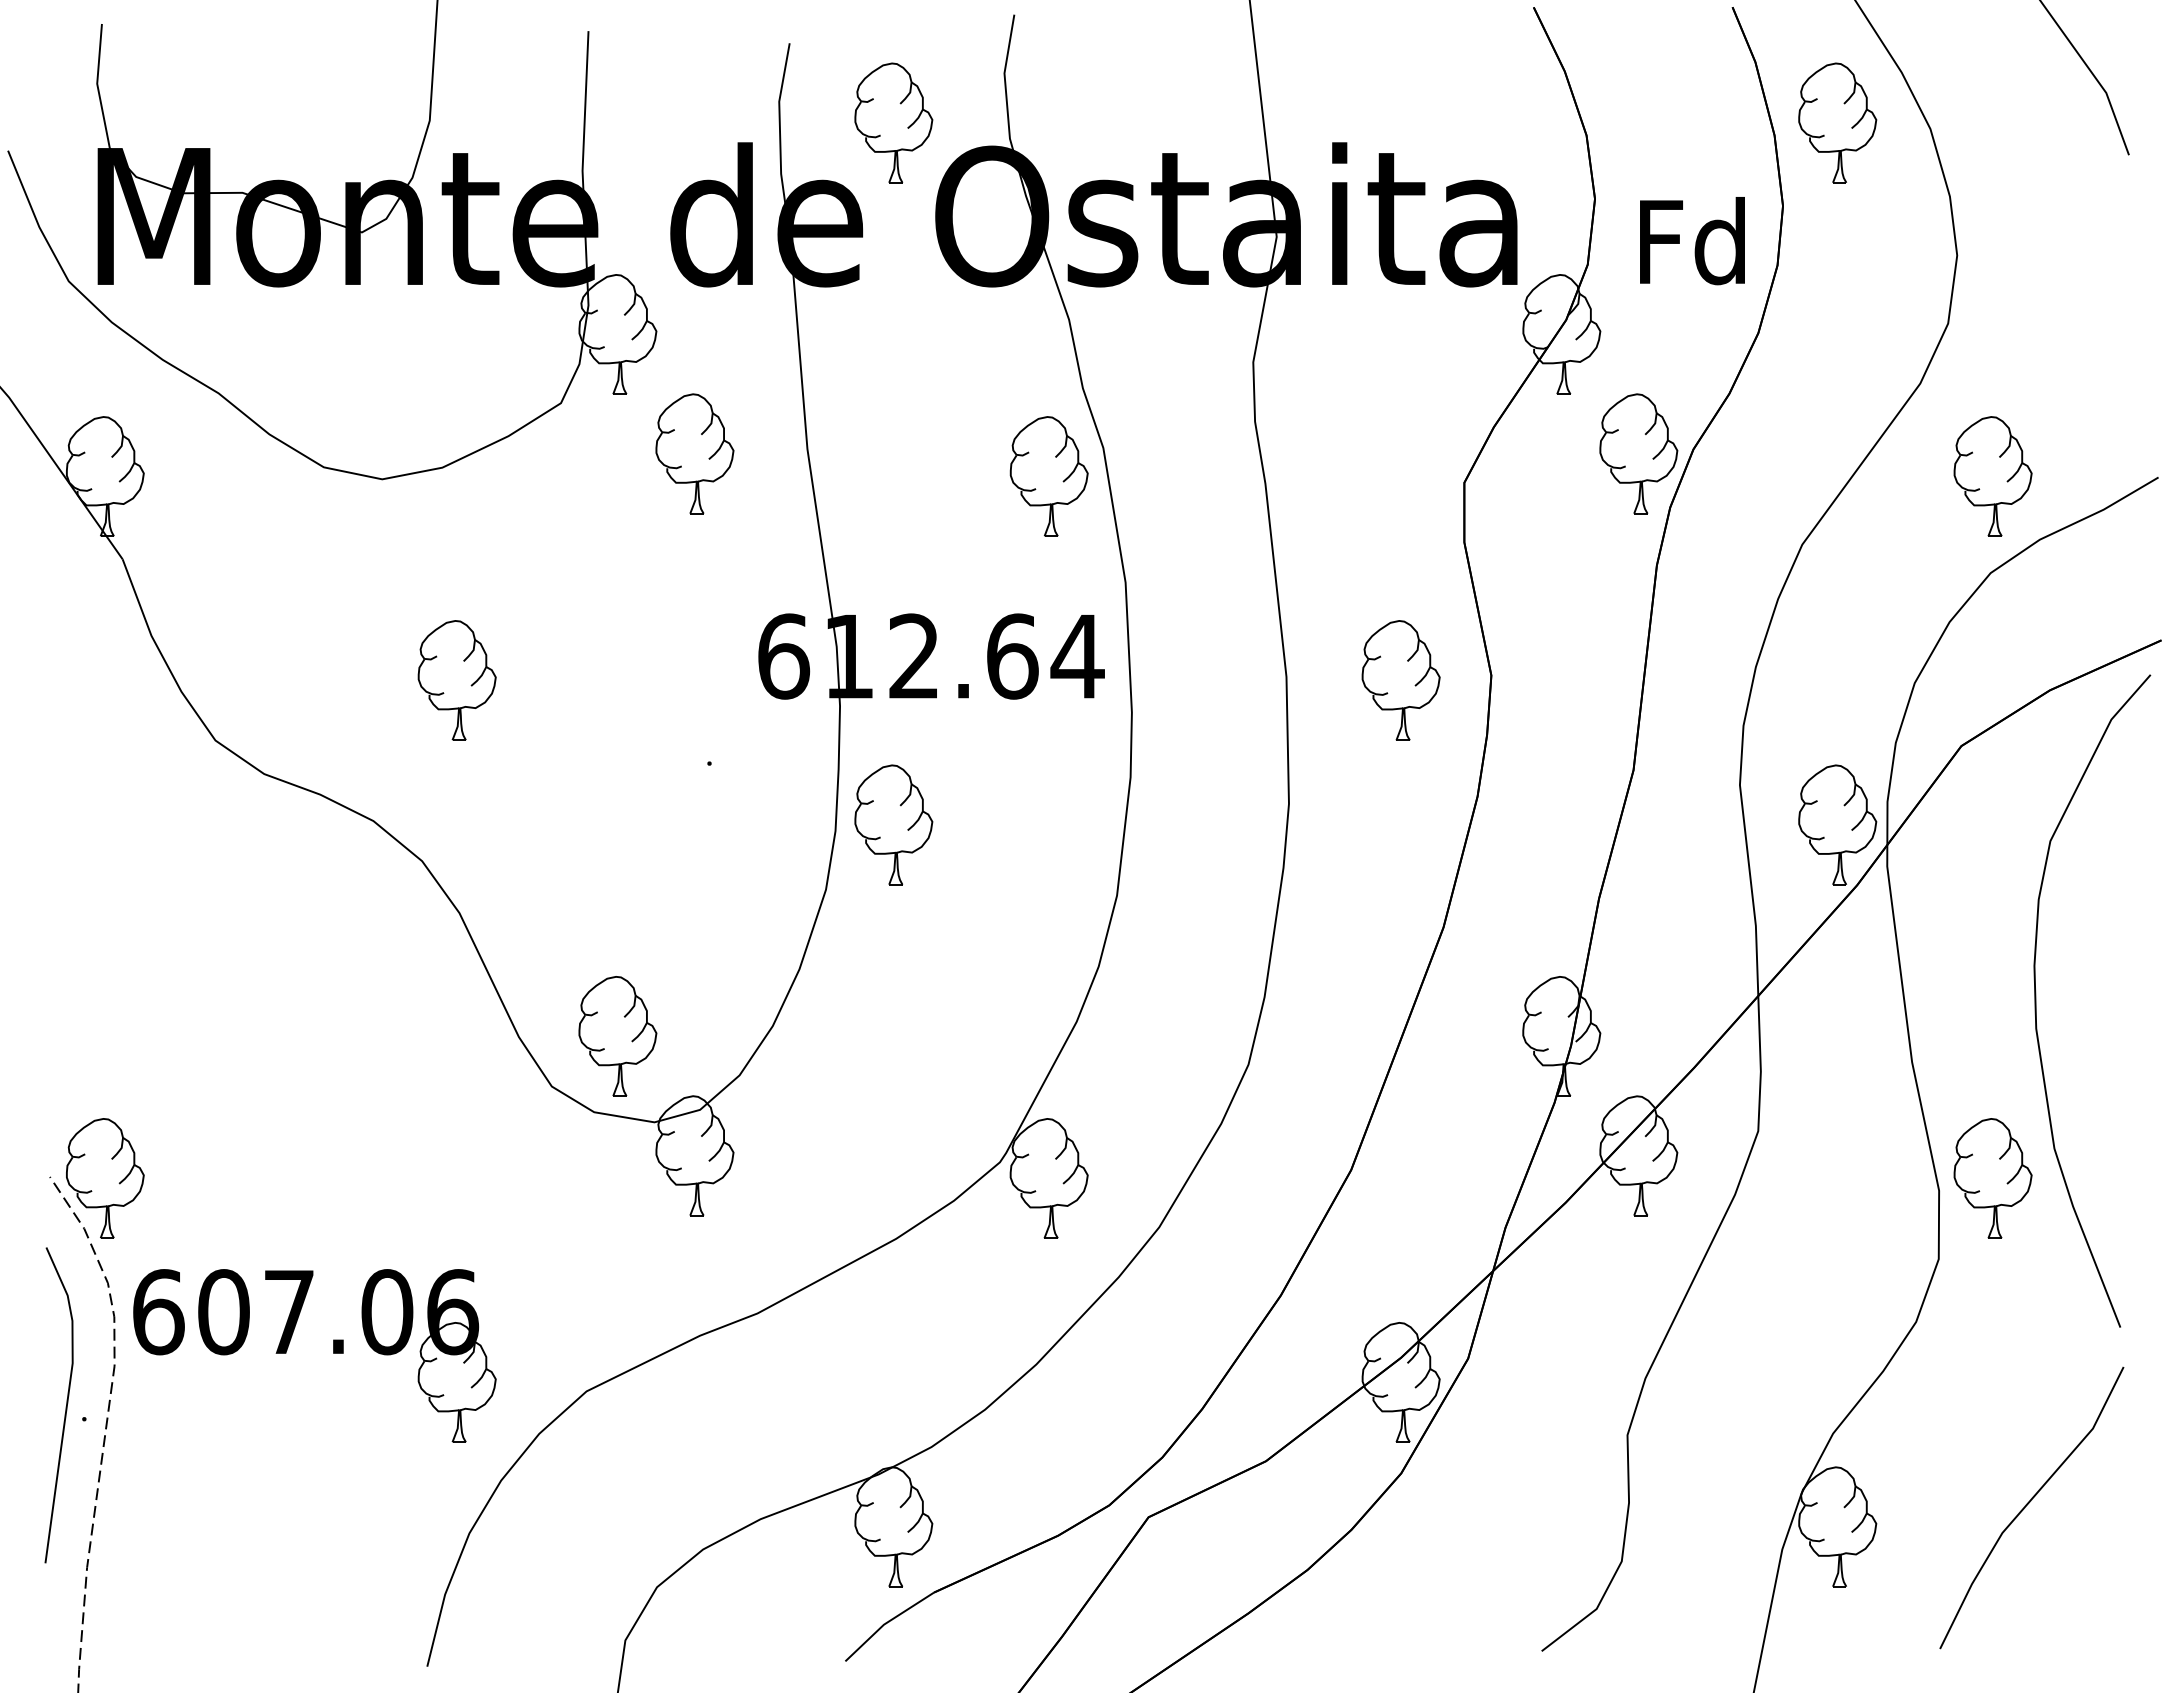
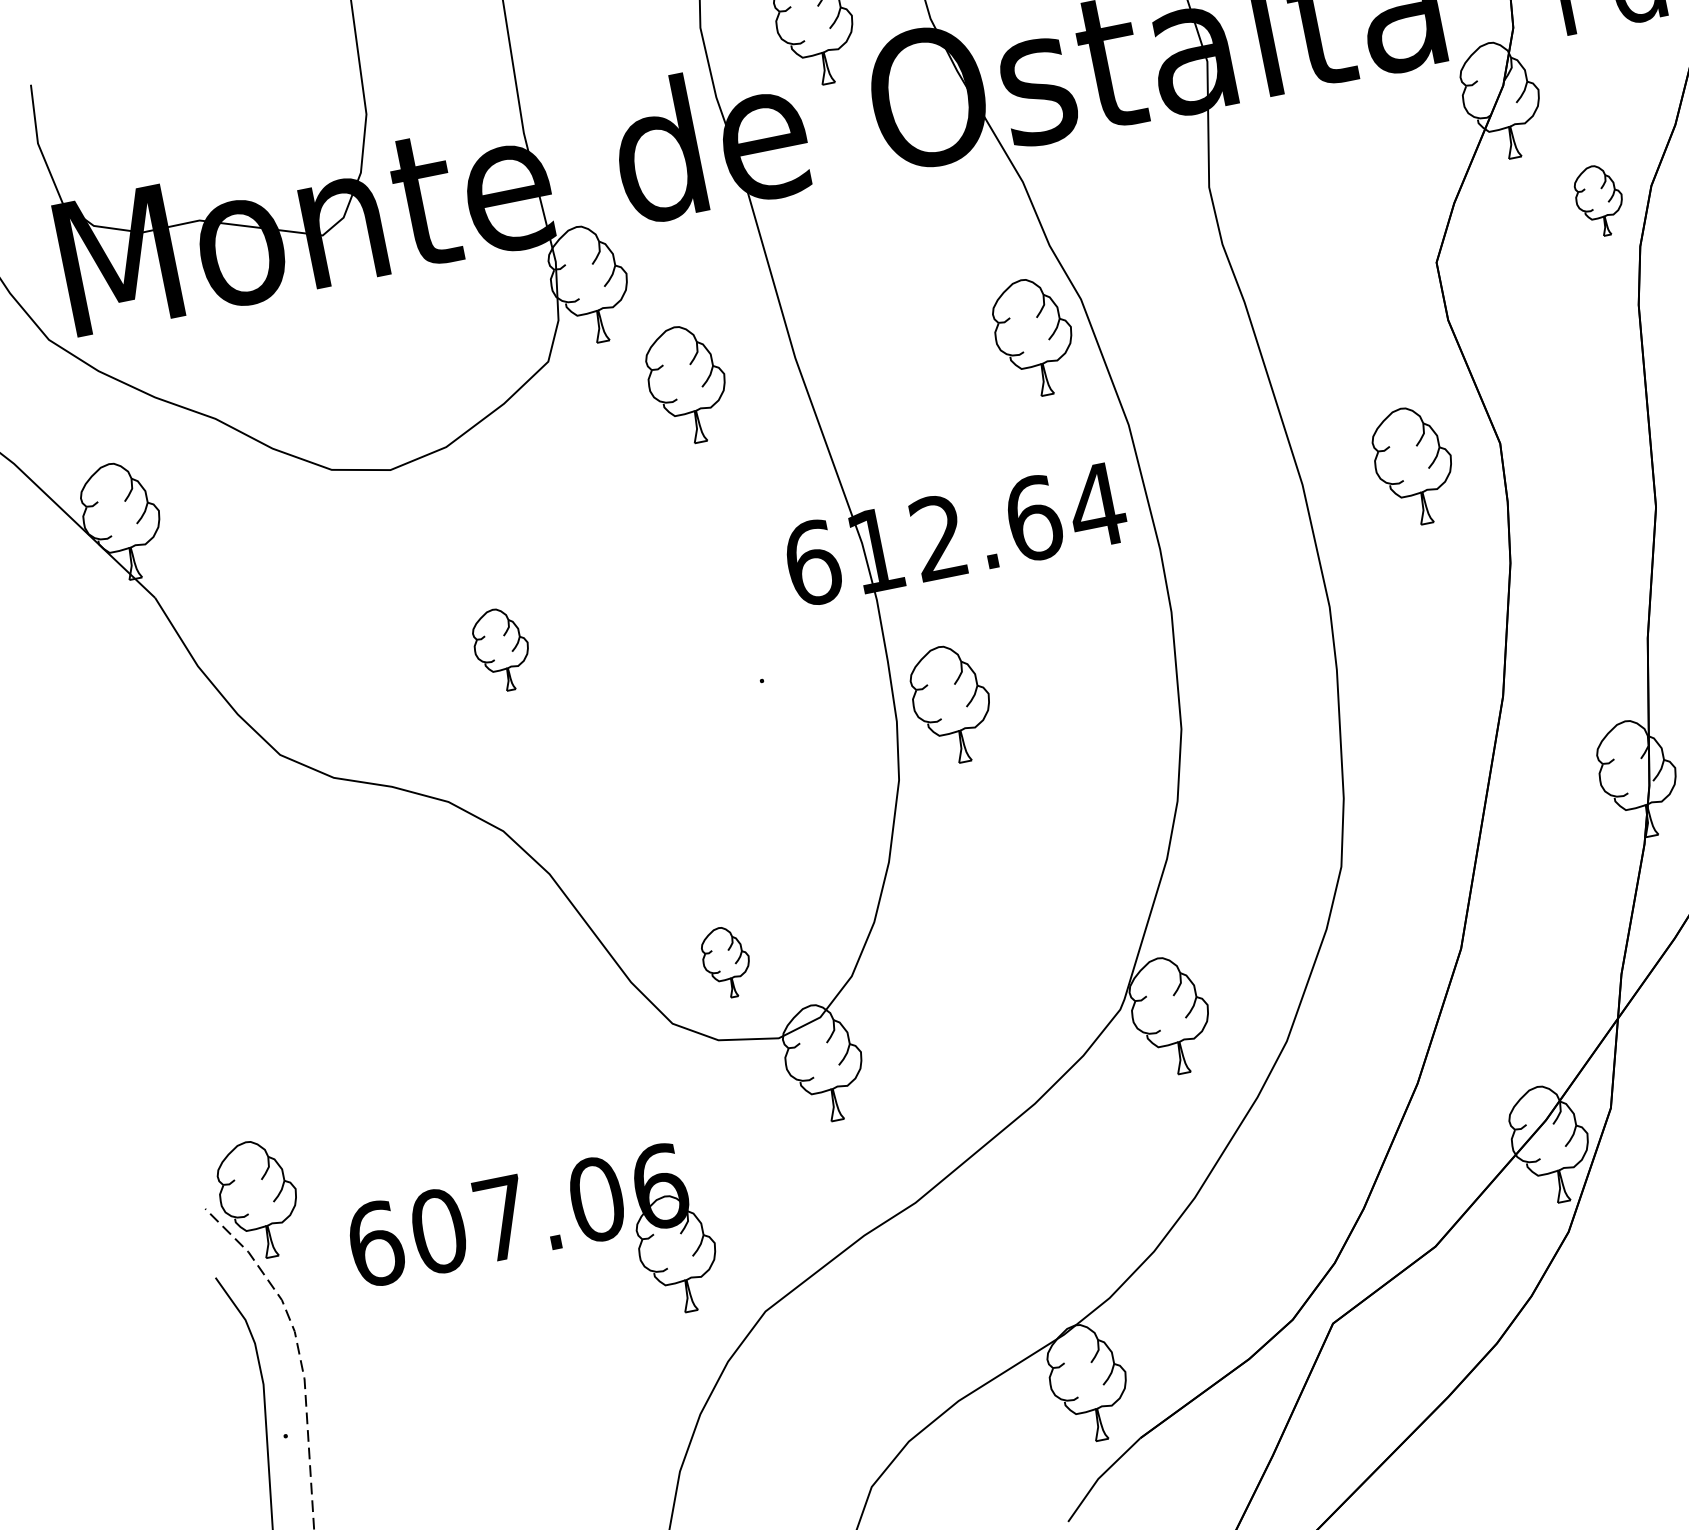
part: (1638, 453) -> (1599, 200), size x0.6
part: (456, 680) -> (501, 649), size x0.7
part: (617, 1036) -> (726, 962), size x0.6
part: (333, 1353) -> (552, 1249), moved

